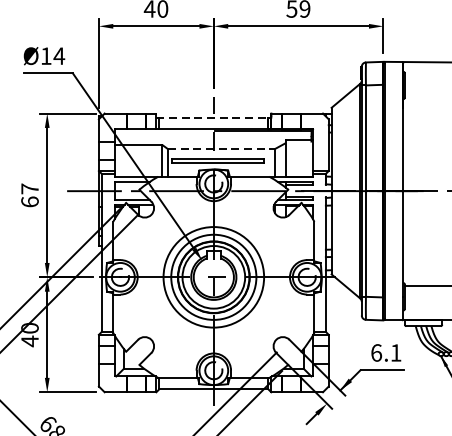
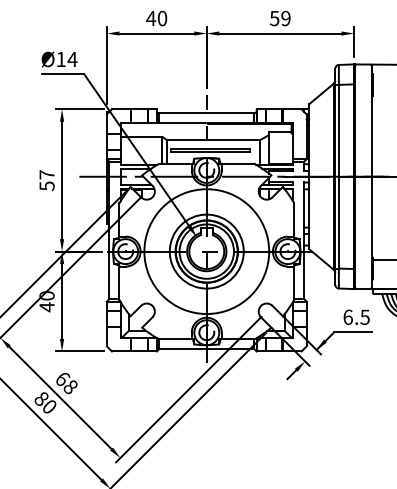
line: (213, 118) -> (206, 113), dashed -> solid
line: (221, 149) -> (213, 140), dashed -> solid
text: (29, 201) -> (46, 185), 67 -> 57
circle: (213, 277) -> (206, 251), size x1.43
text: (395, 352) -> (364, 316), 6.1 -> 6.5

